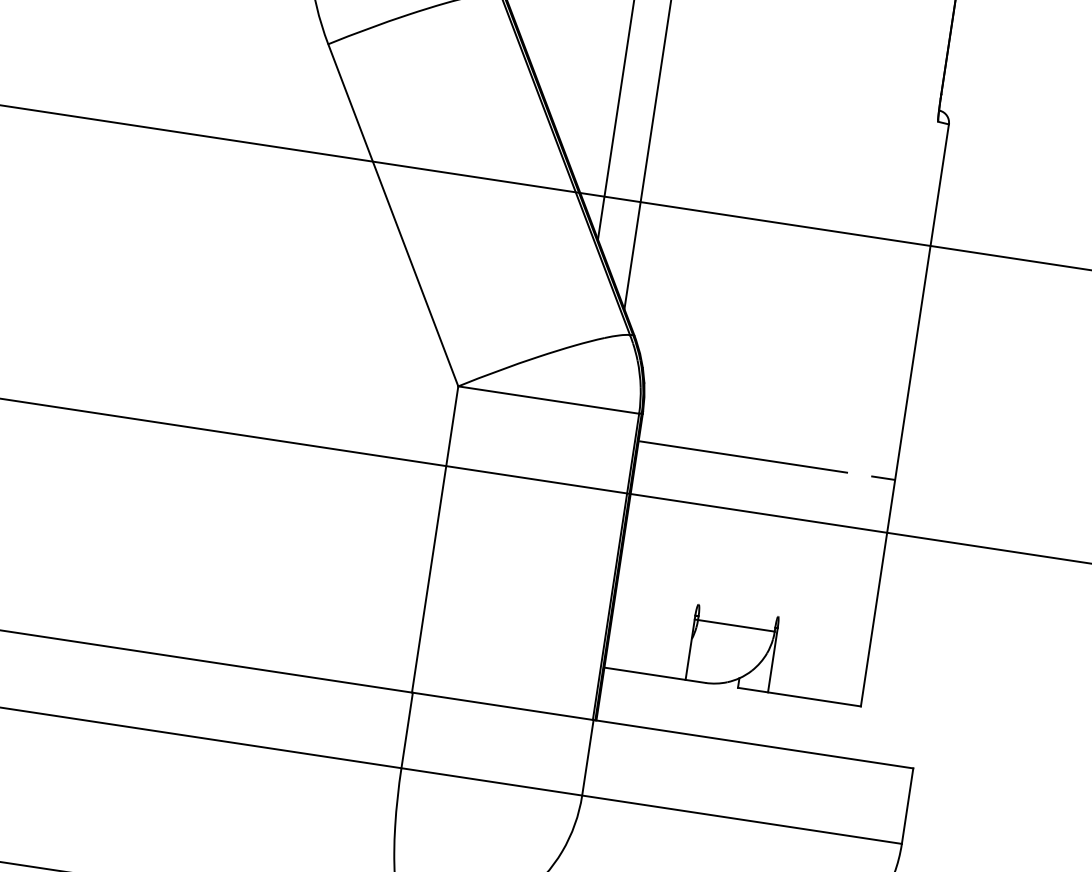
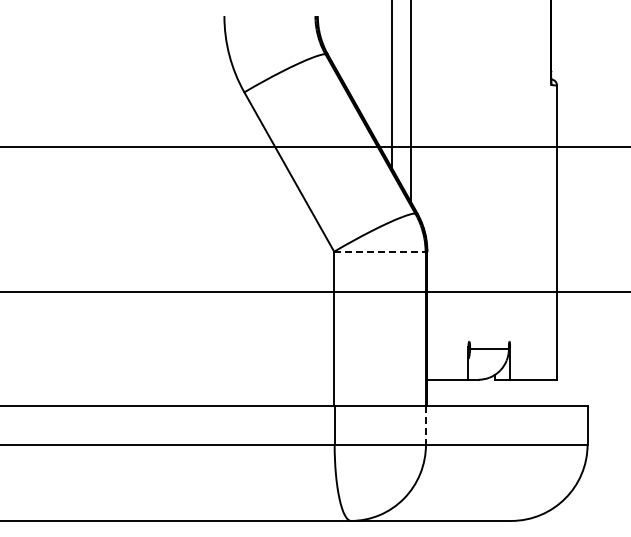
line: (547, 399) -> (379, 251), solid -> dashed
line: (767, 461) -> (492, 265), removed
line: (586, 759) -> (425, 426), solid -> dashed

